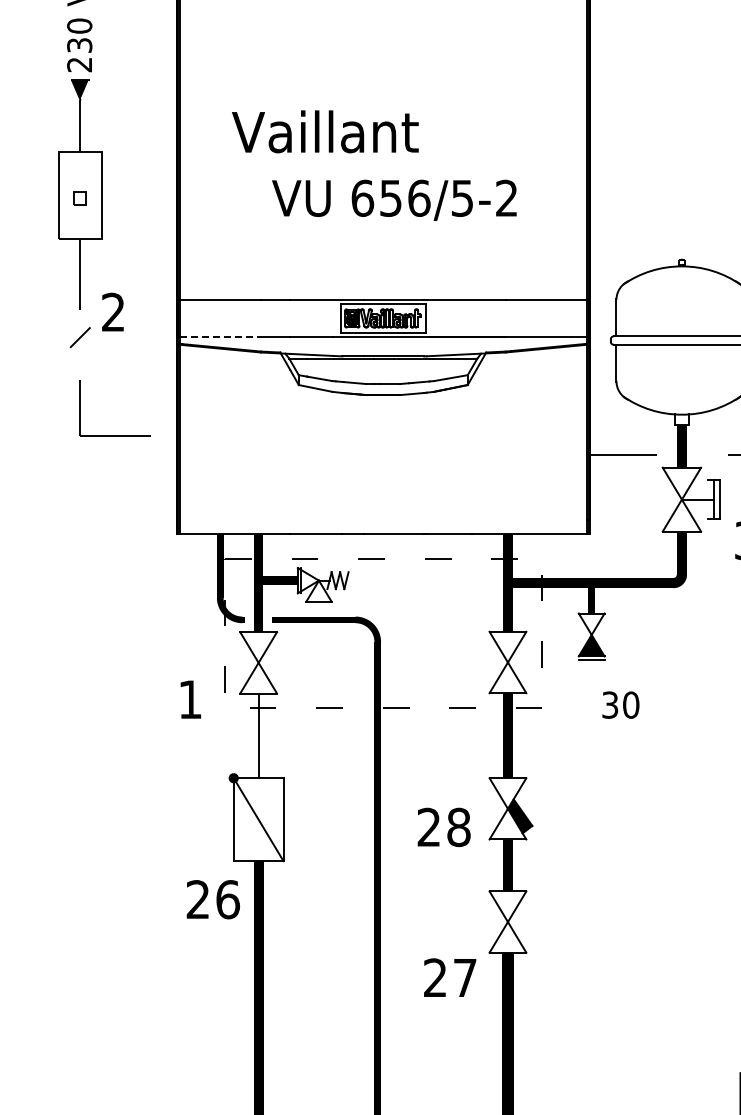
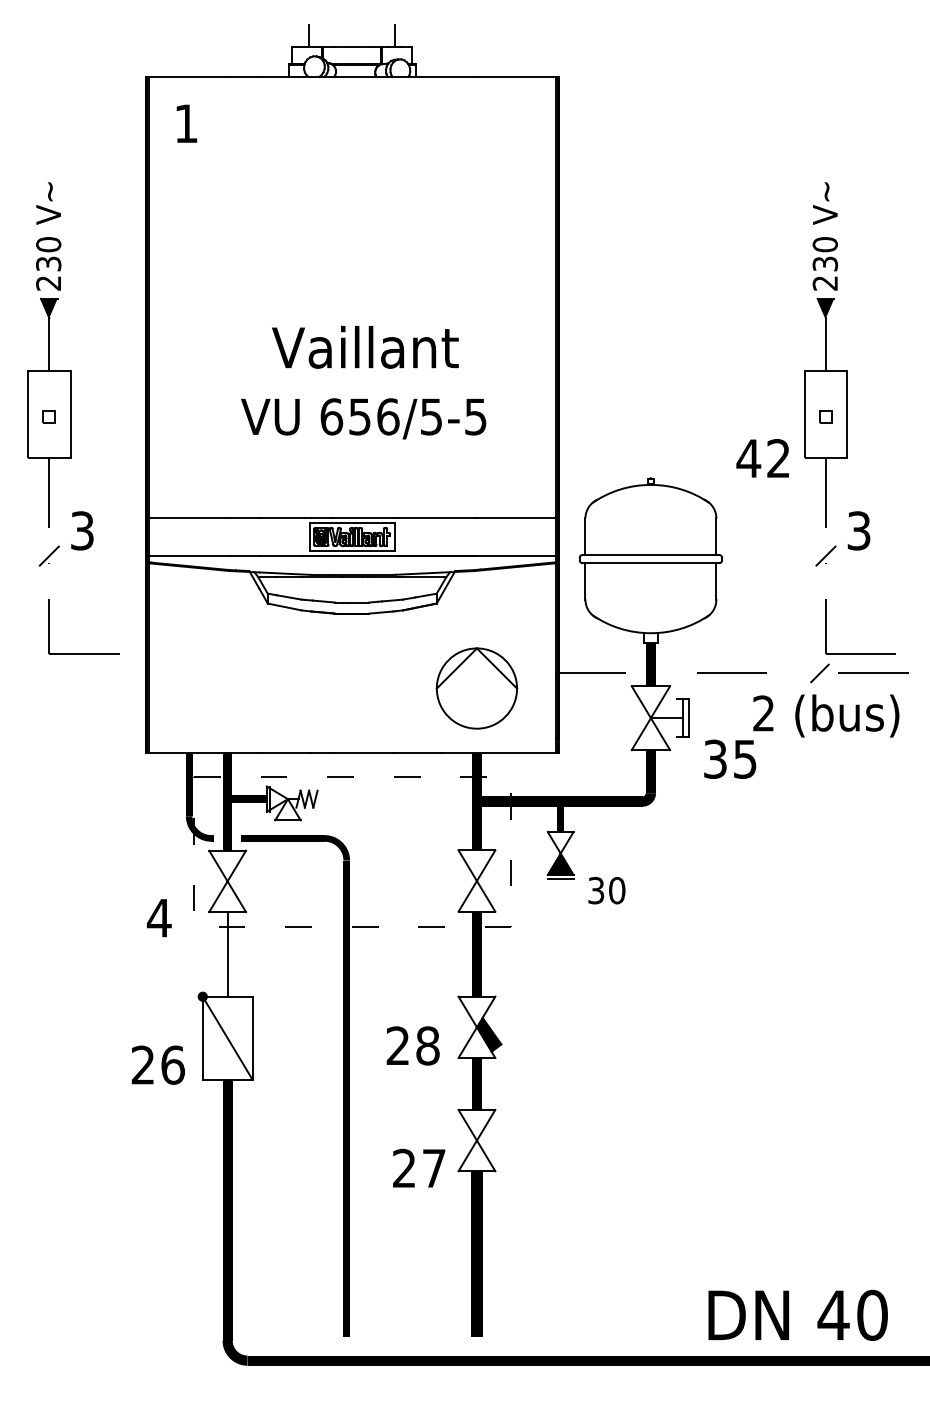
text: (325, 131) -> (365, 347), moved
text: (506, 197) -> (475, 416), 656/5-2 -> 656/5-5
text: (113, 311) -> (82, 530), 2 -> 3
line: (220, 336) -> (189, 555), dashed -> solid
part: (507, 469) -> (476, 688), added
text: (189, 699) -> (158, 918), 1 -> 4
text: (620, 704) -> (606, 890), moved
text: (212, 898) -> (157, 1064), moved
text: (450, 976) -> (419, 1167), moved

